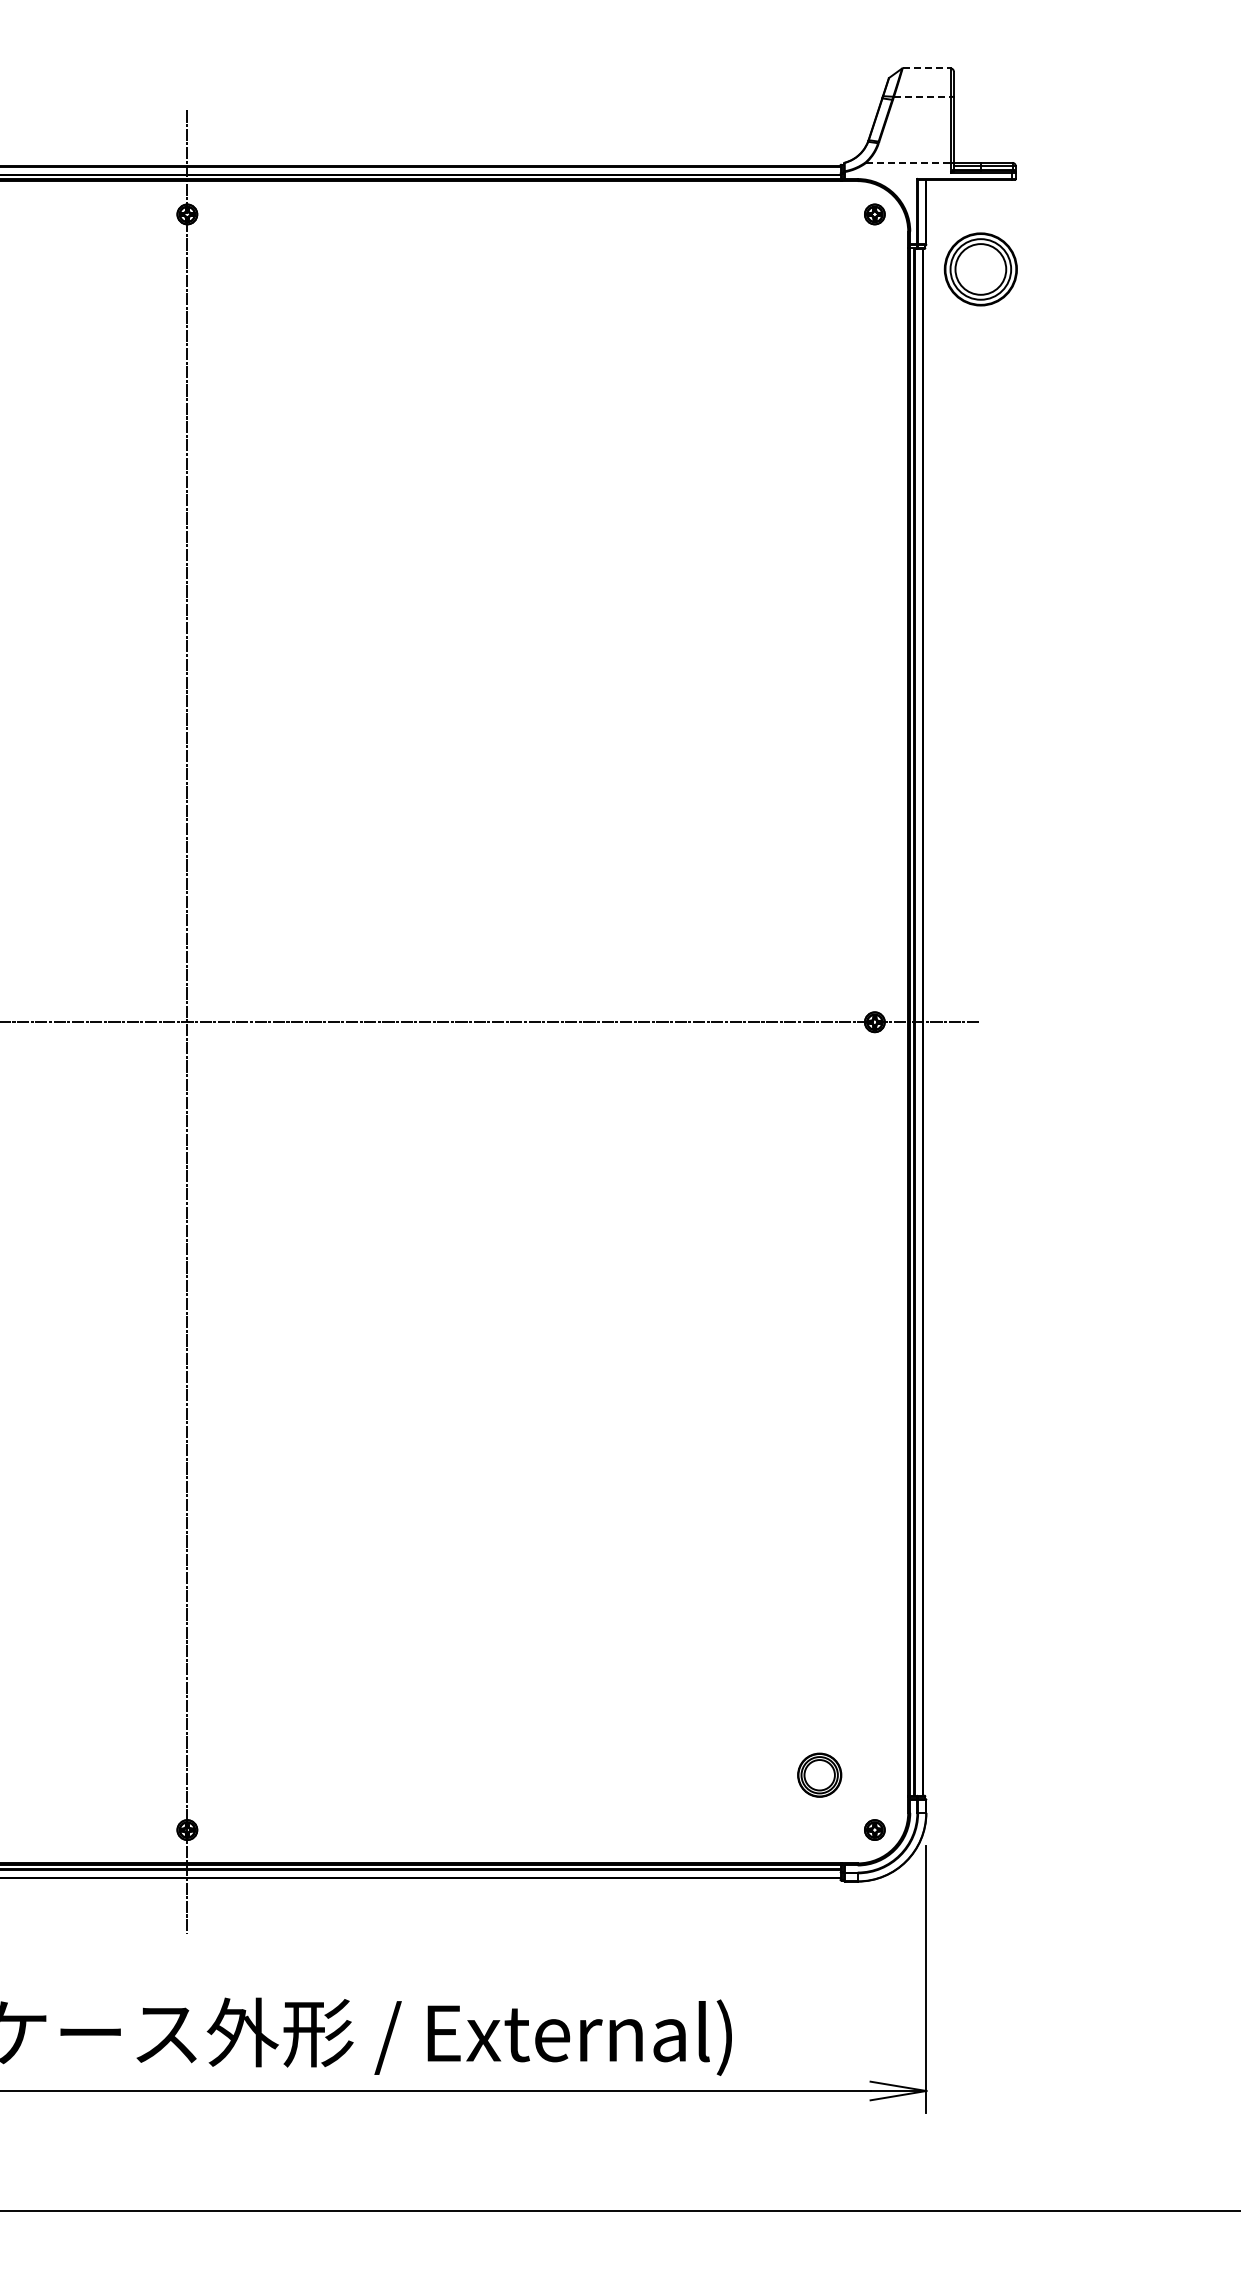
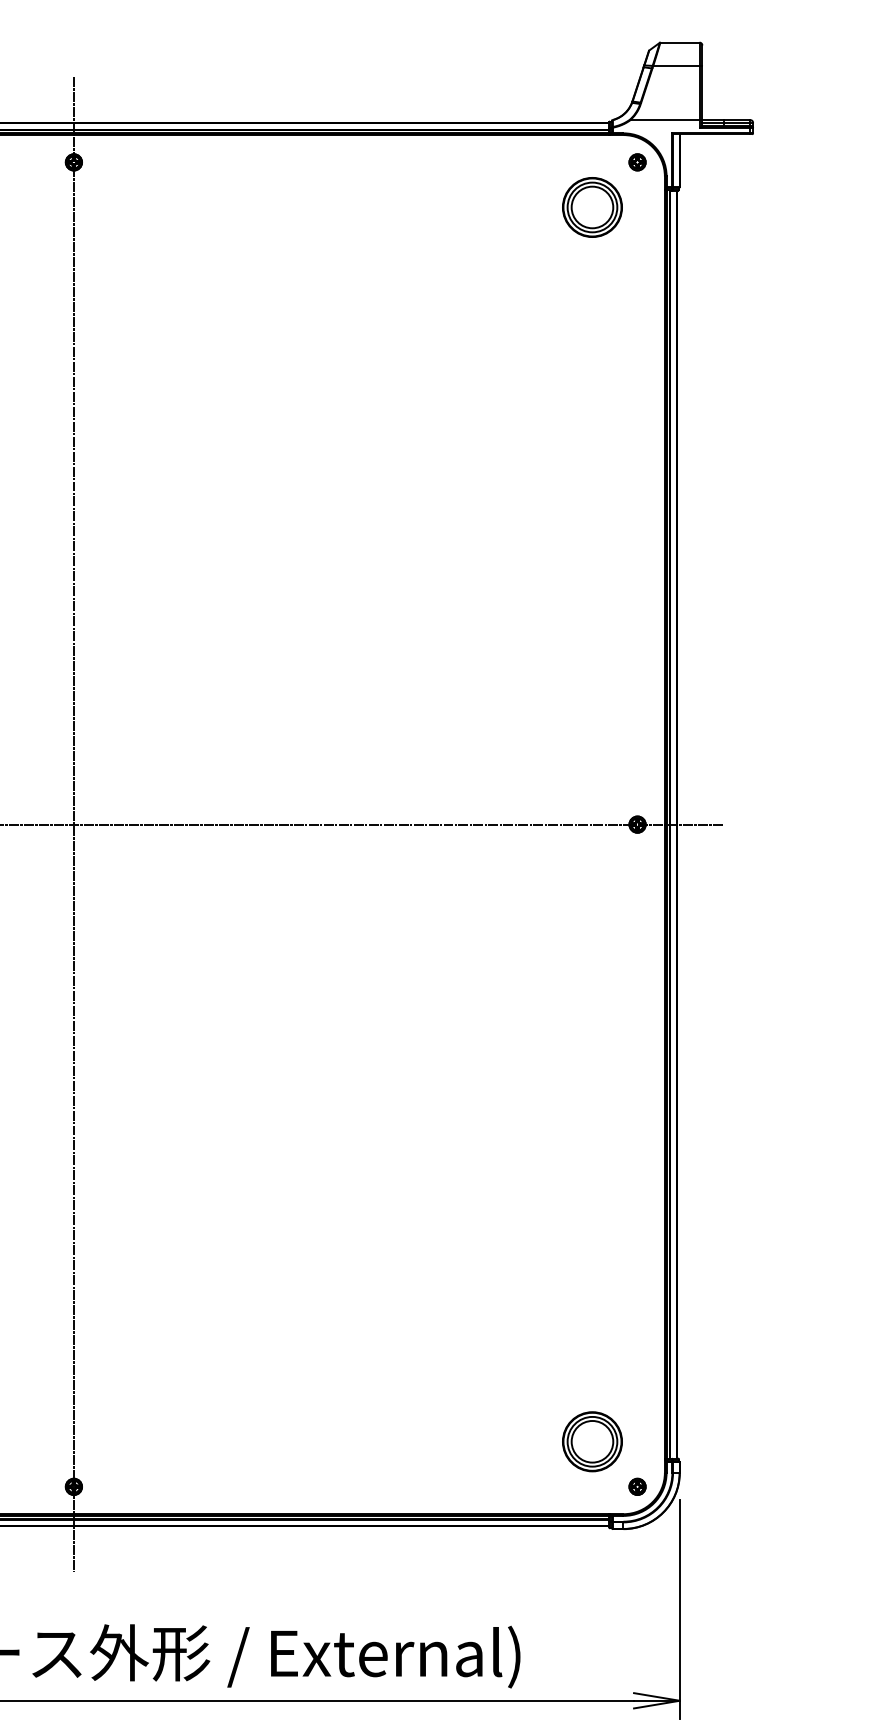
line: (926, 68) -> (679, 42), dashed -> solid
line: (922, 96) -> (676, 65), dashed -> solid
line: (908, 162) -> (665, 119), dashed -> solid
part: (980, 269) -> (592, 207), moved
part: (819, 1775) -> (592, 1442), size x1.67

